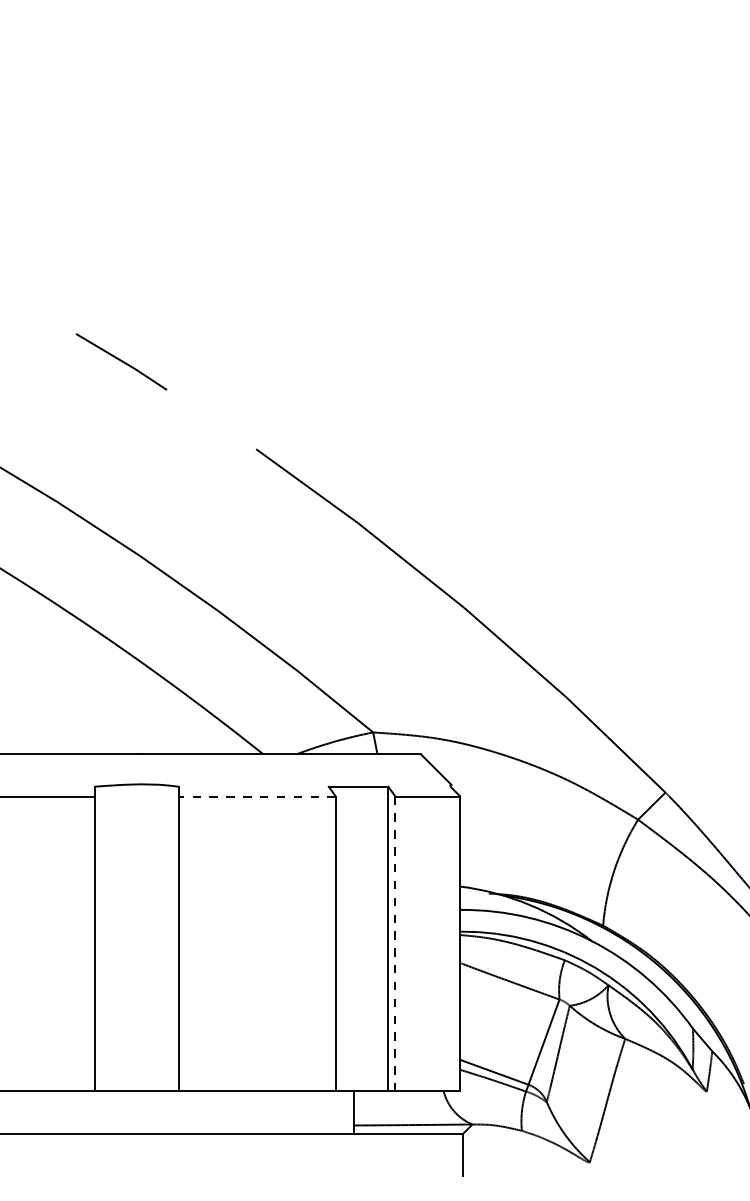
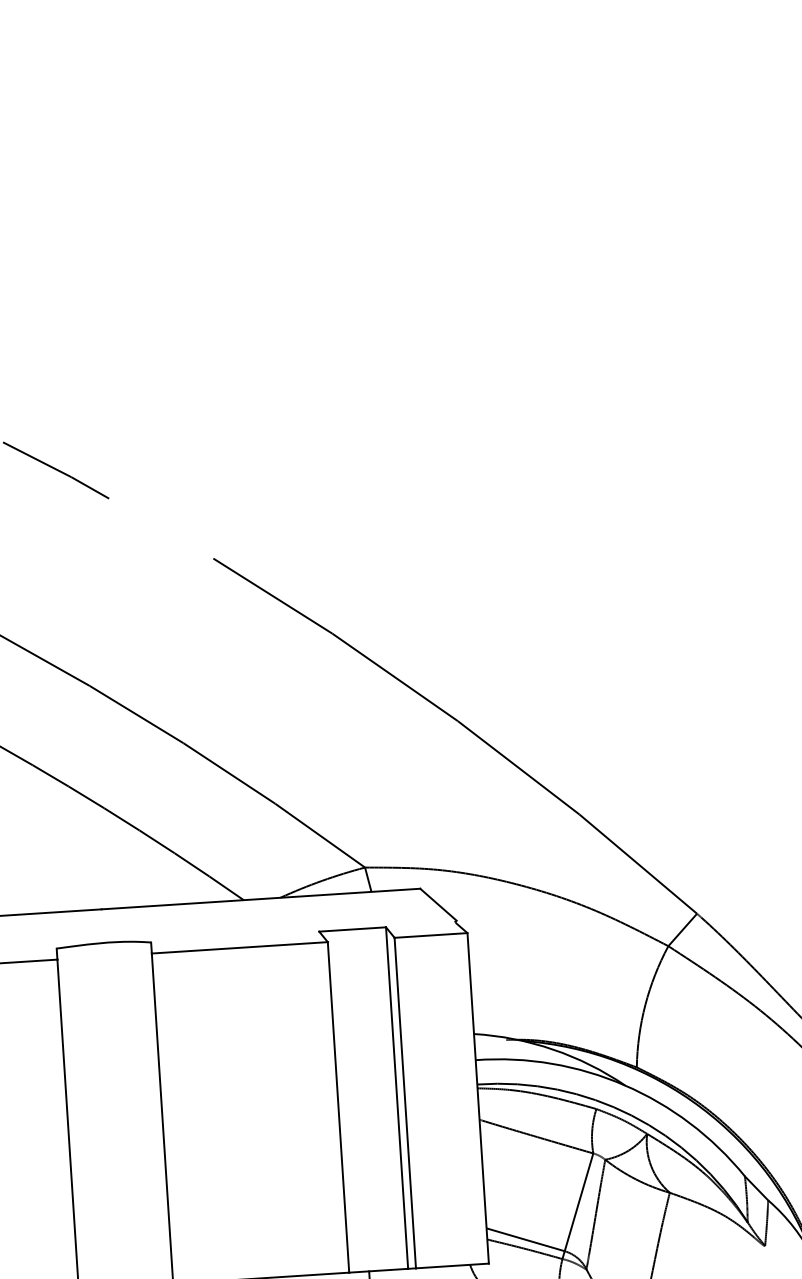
line: (256, 796) -> (238, 947), dashed -> solid
line: (395, 943) -> (405, 1102), dashed -> solid

